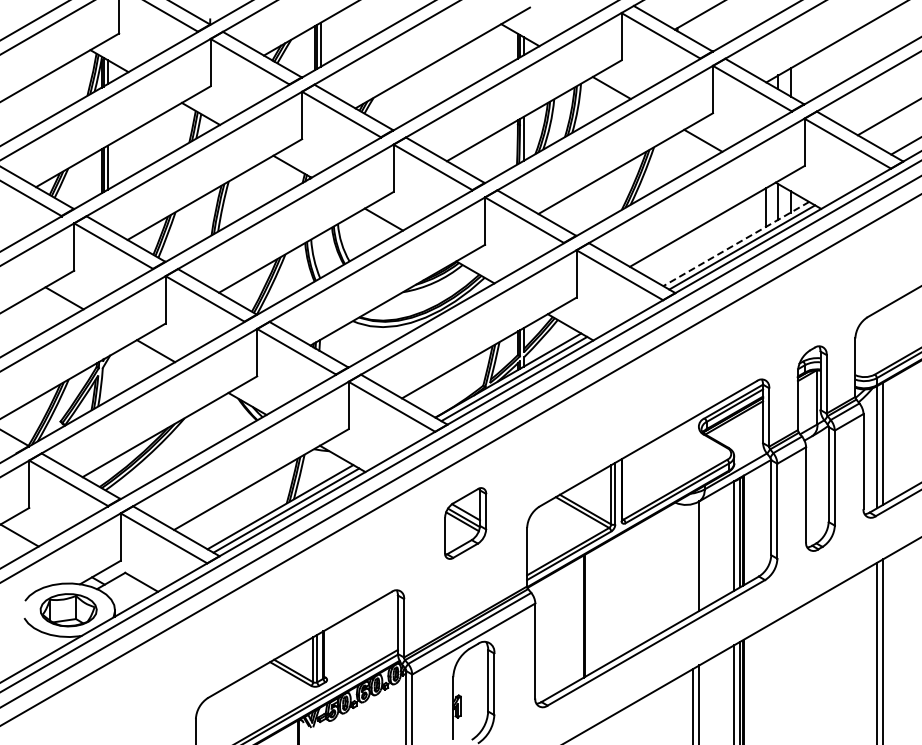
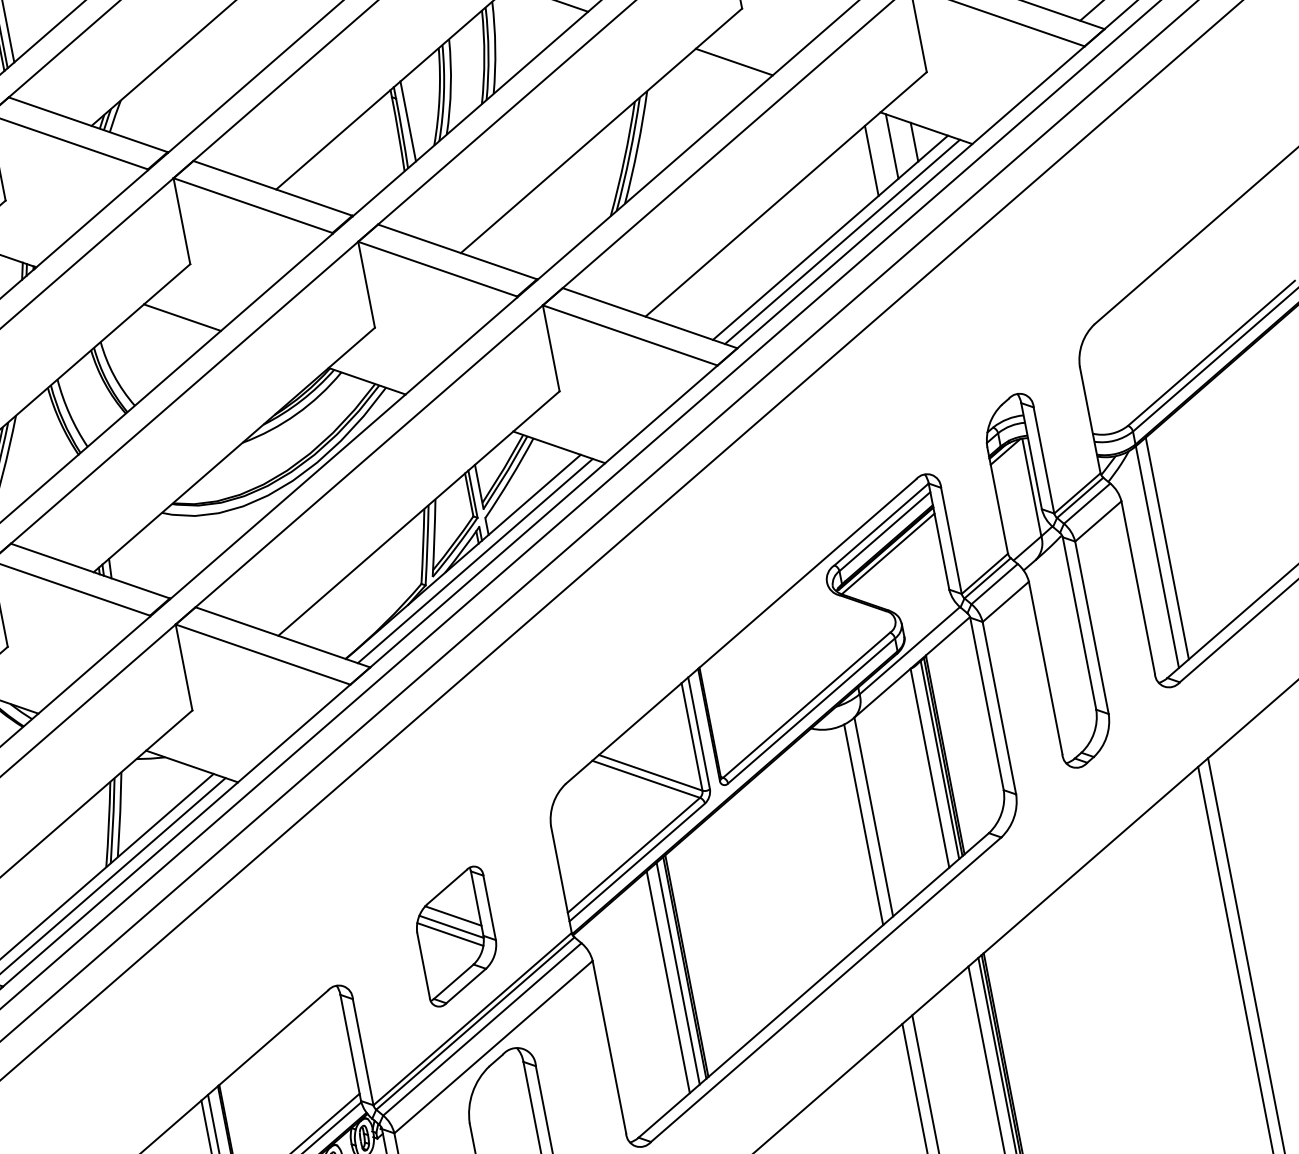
line: (735, 244) -> (829, 238), dashed -> solid
part: (465, 523) -> (456, 936), moved
line: (693, 558) -> (863, 823), added
line: (579, 618) -> (678, 972), added
line: (573, 622) -> (668, 981), added

